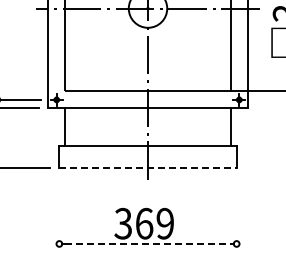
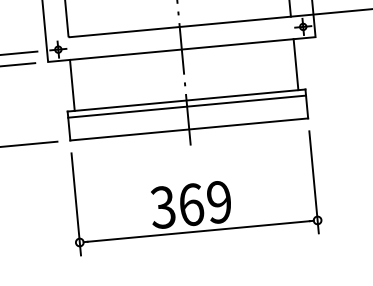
line: (147, 150) -> (186, 106), added
line: (148, 167) -> (189, 128), dashed -> solid
line: (59, 215) -> (76, 204), added
line: (236, 215) -> (313, 182), added
line: (148, 243) -> (199, 230), dashed -> solid

